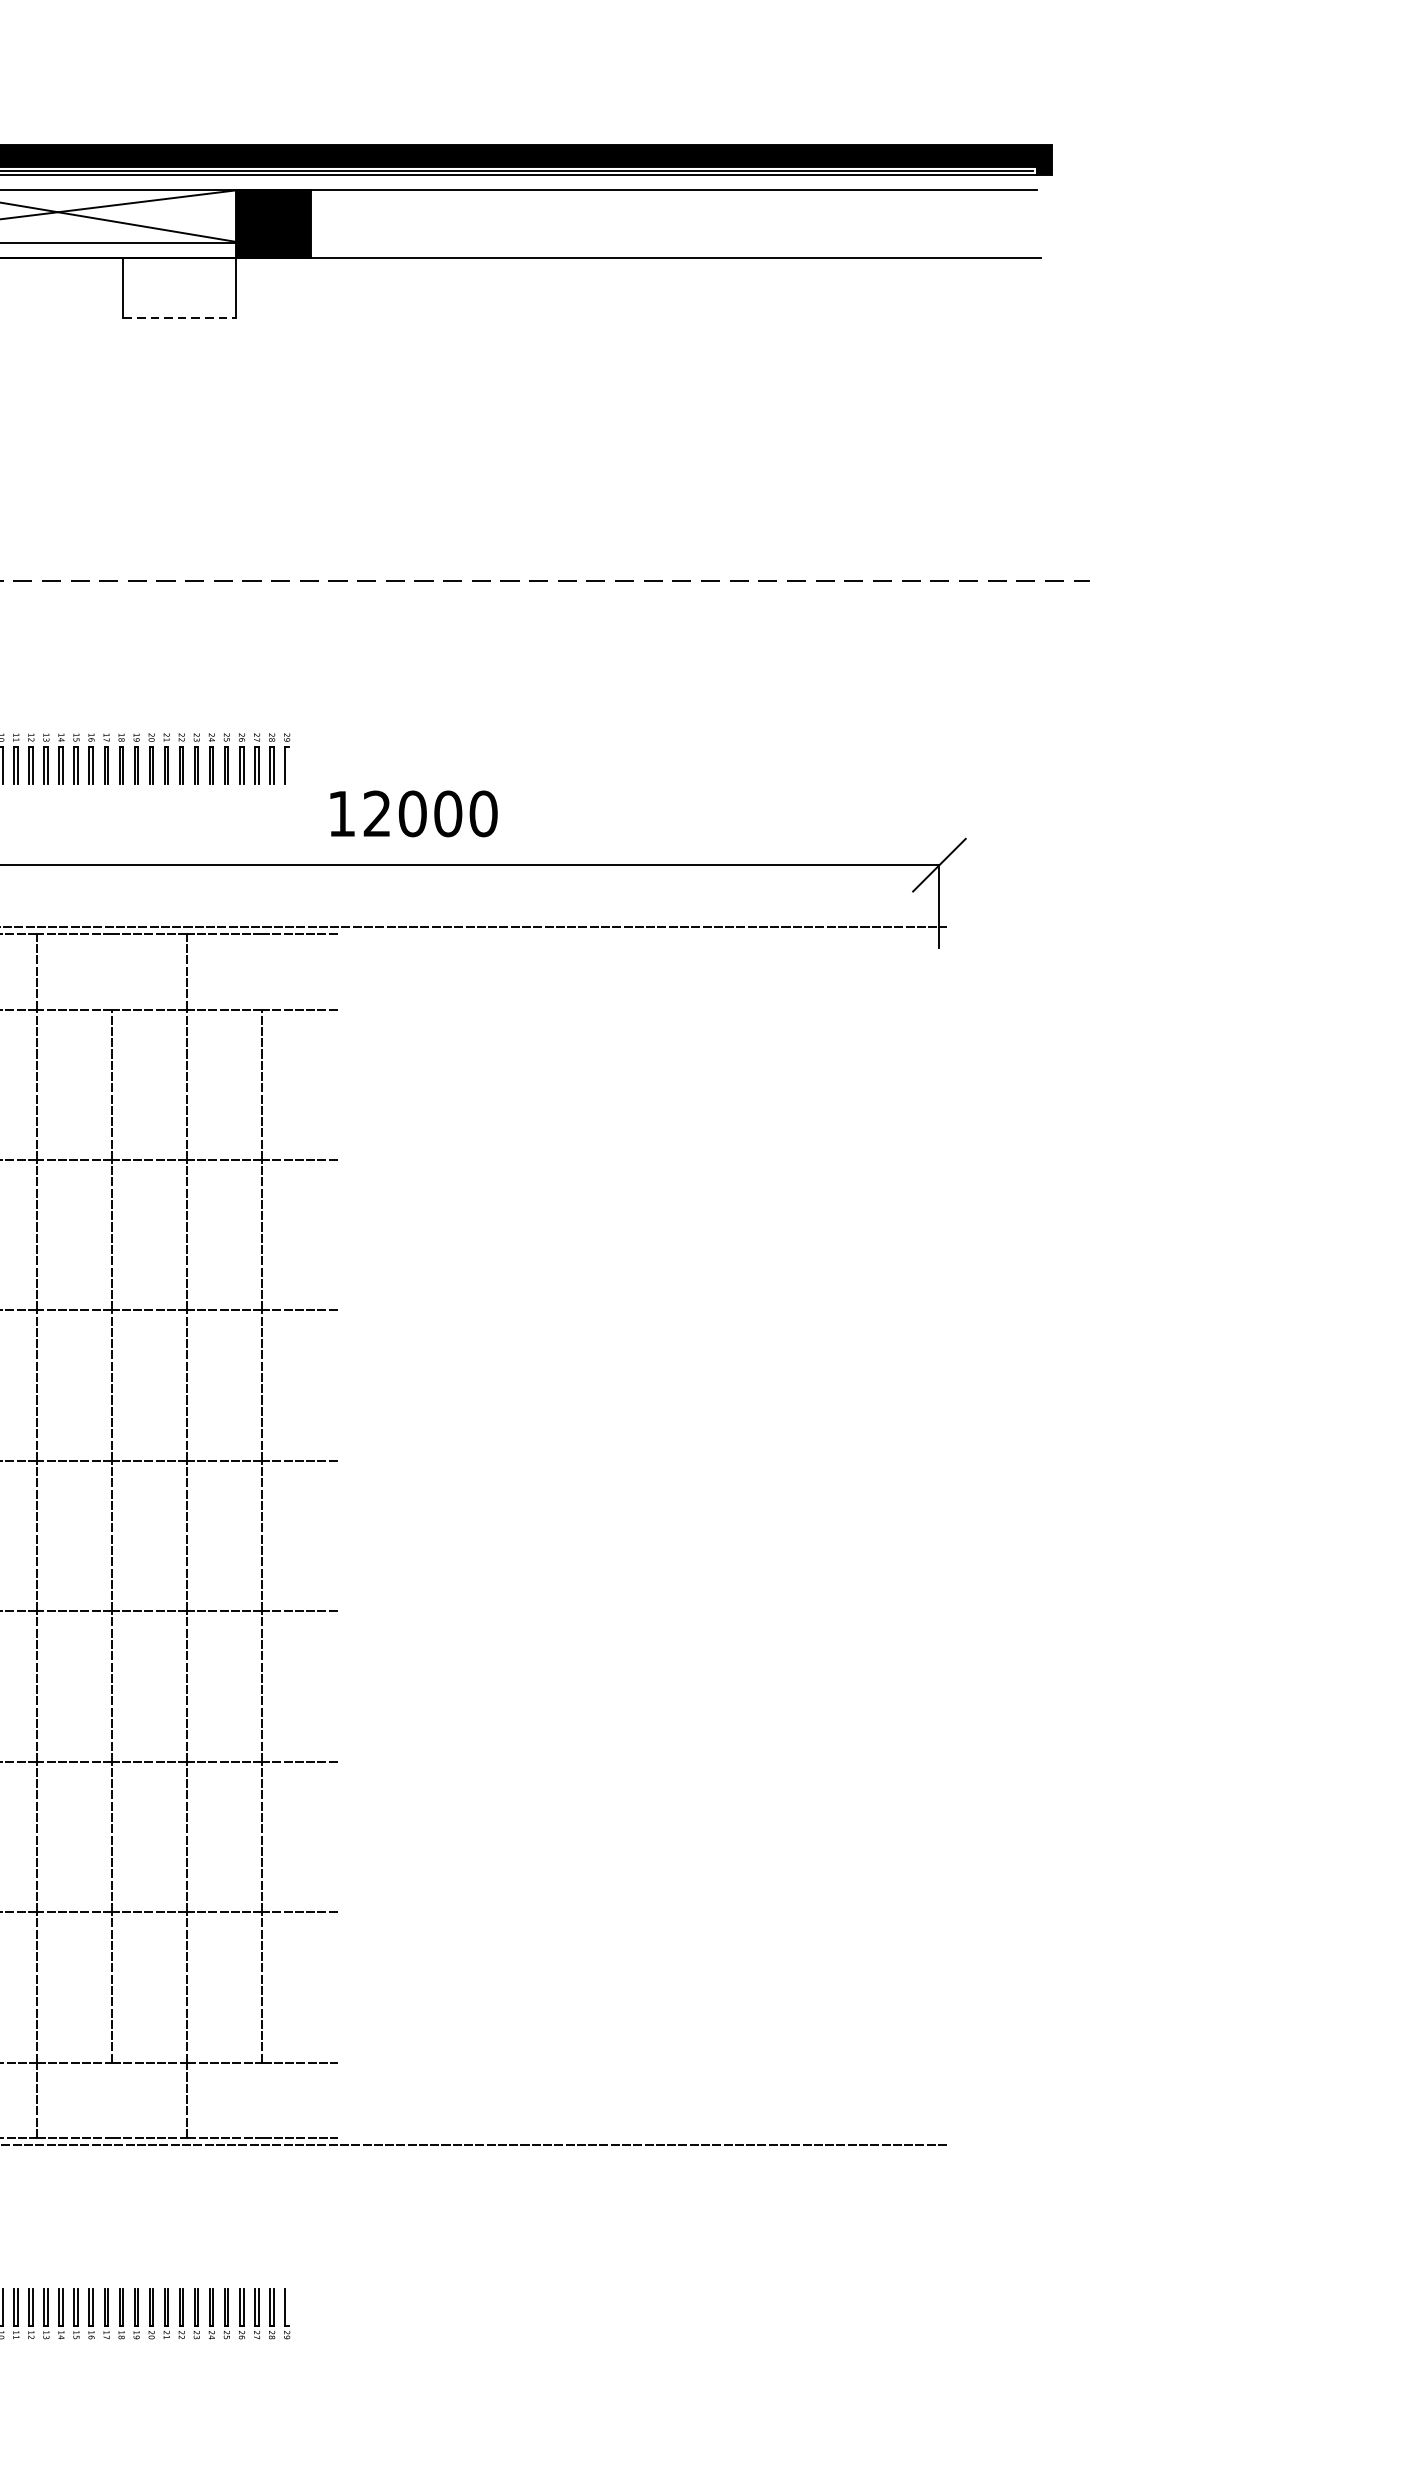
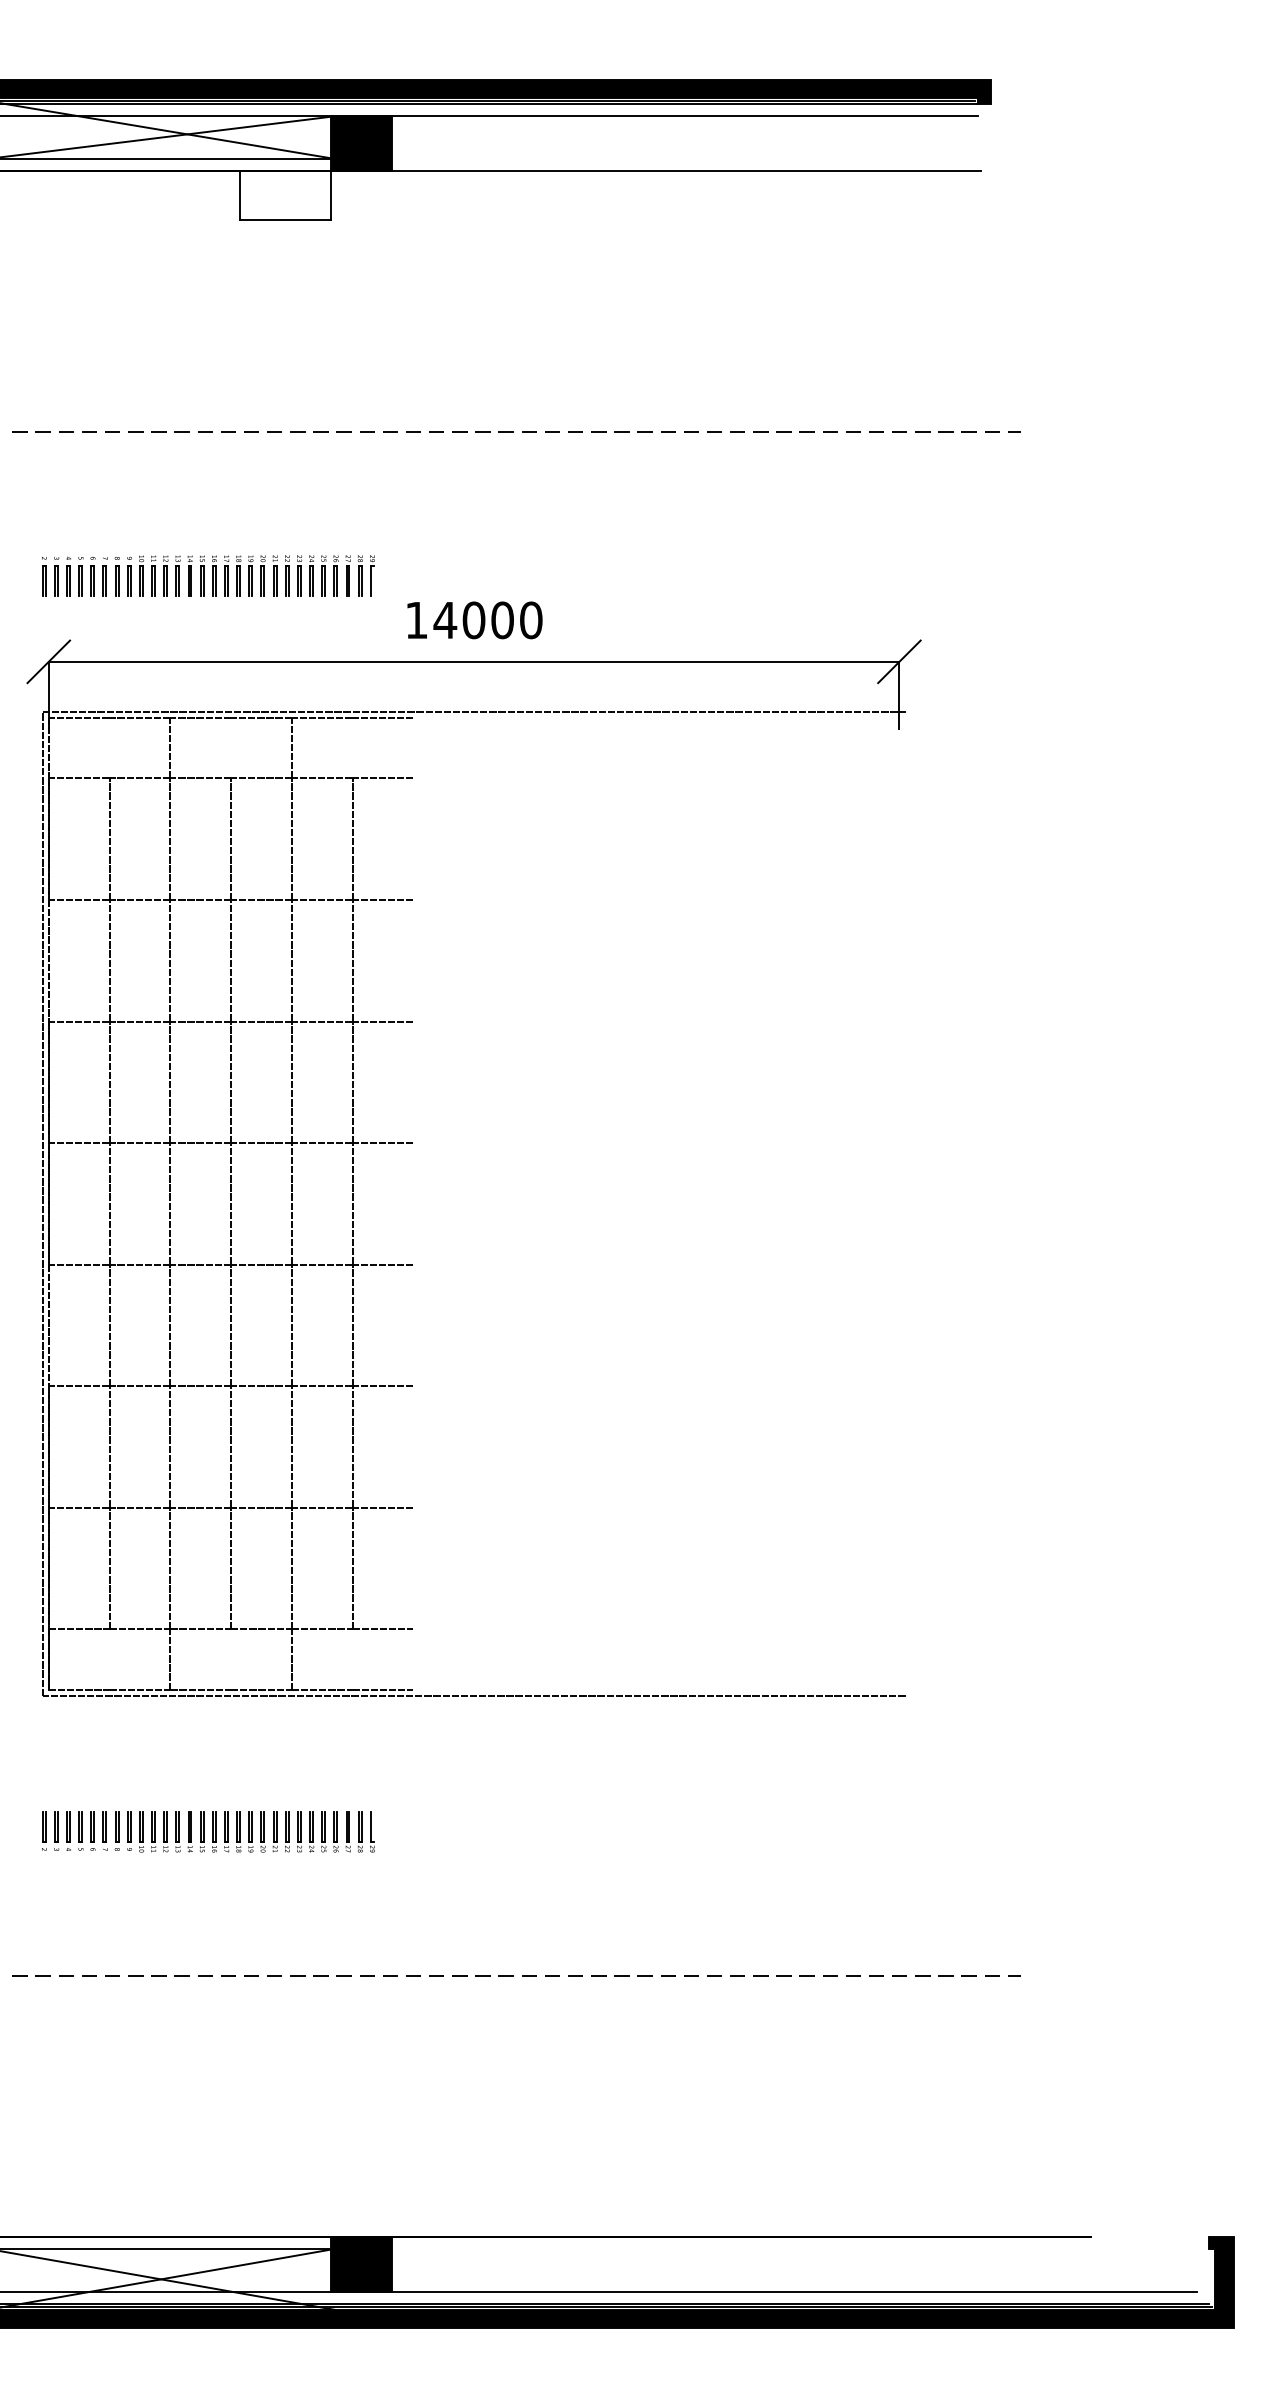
line: (179, 317) -> (285, 219), dashed -> solid
text: (377, 812) -> (445, 619), 12000 -> 14000

